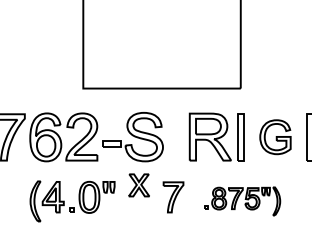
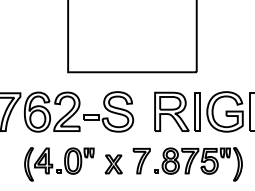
part: (275, 137) -> (225, 112), size x1.43
part: (138, 185) -> (113, 164), moved
part: (242, 201) -> (198, 164), size x1.43

